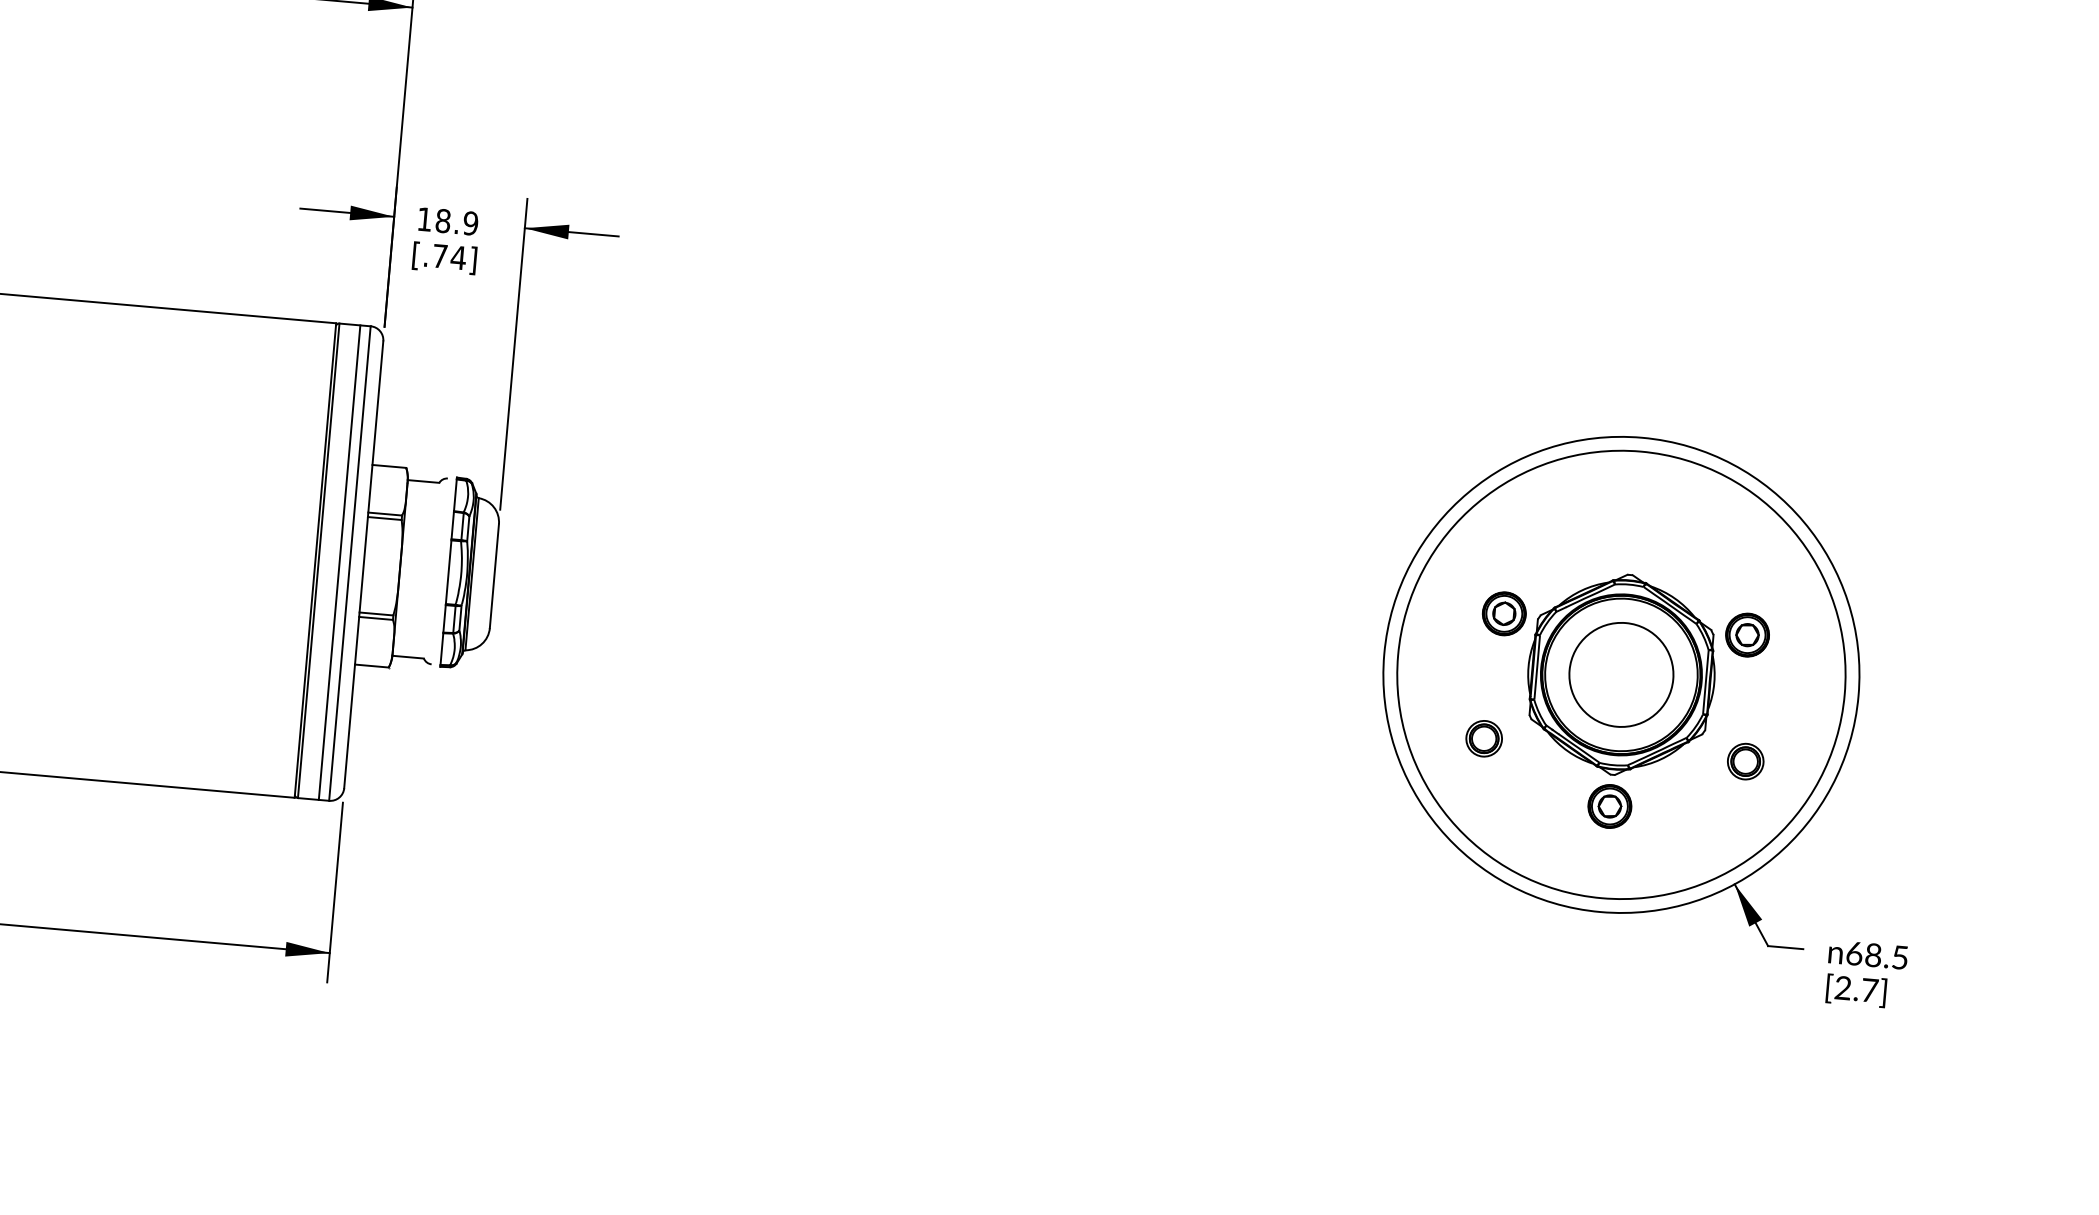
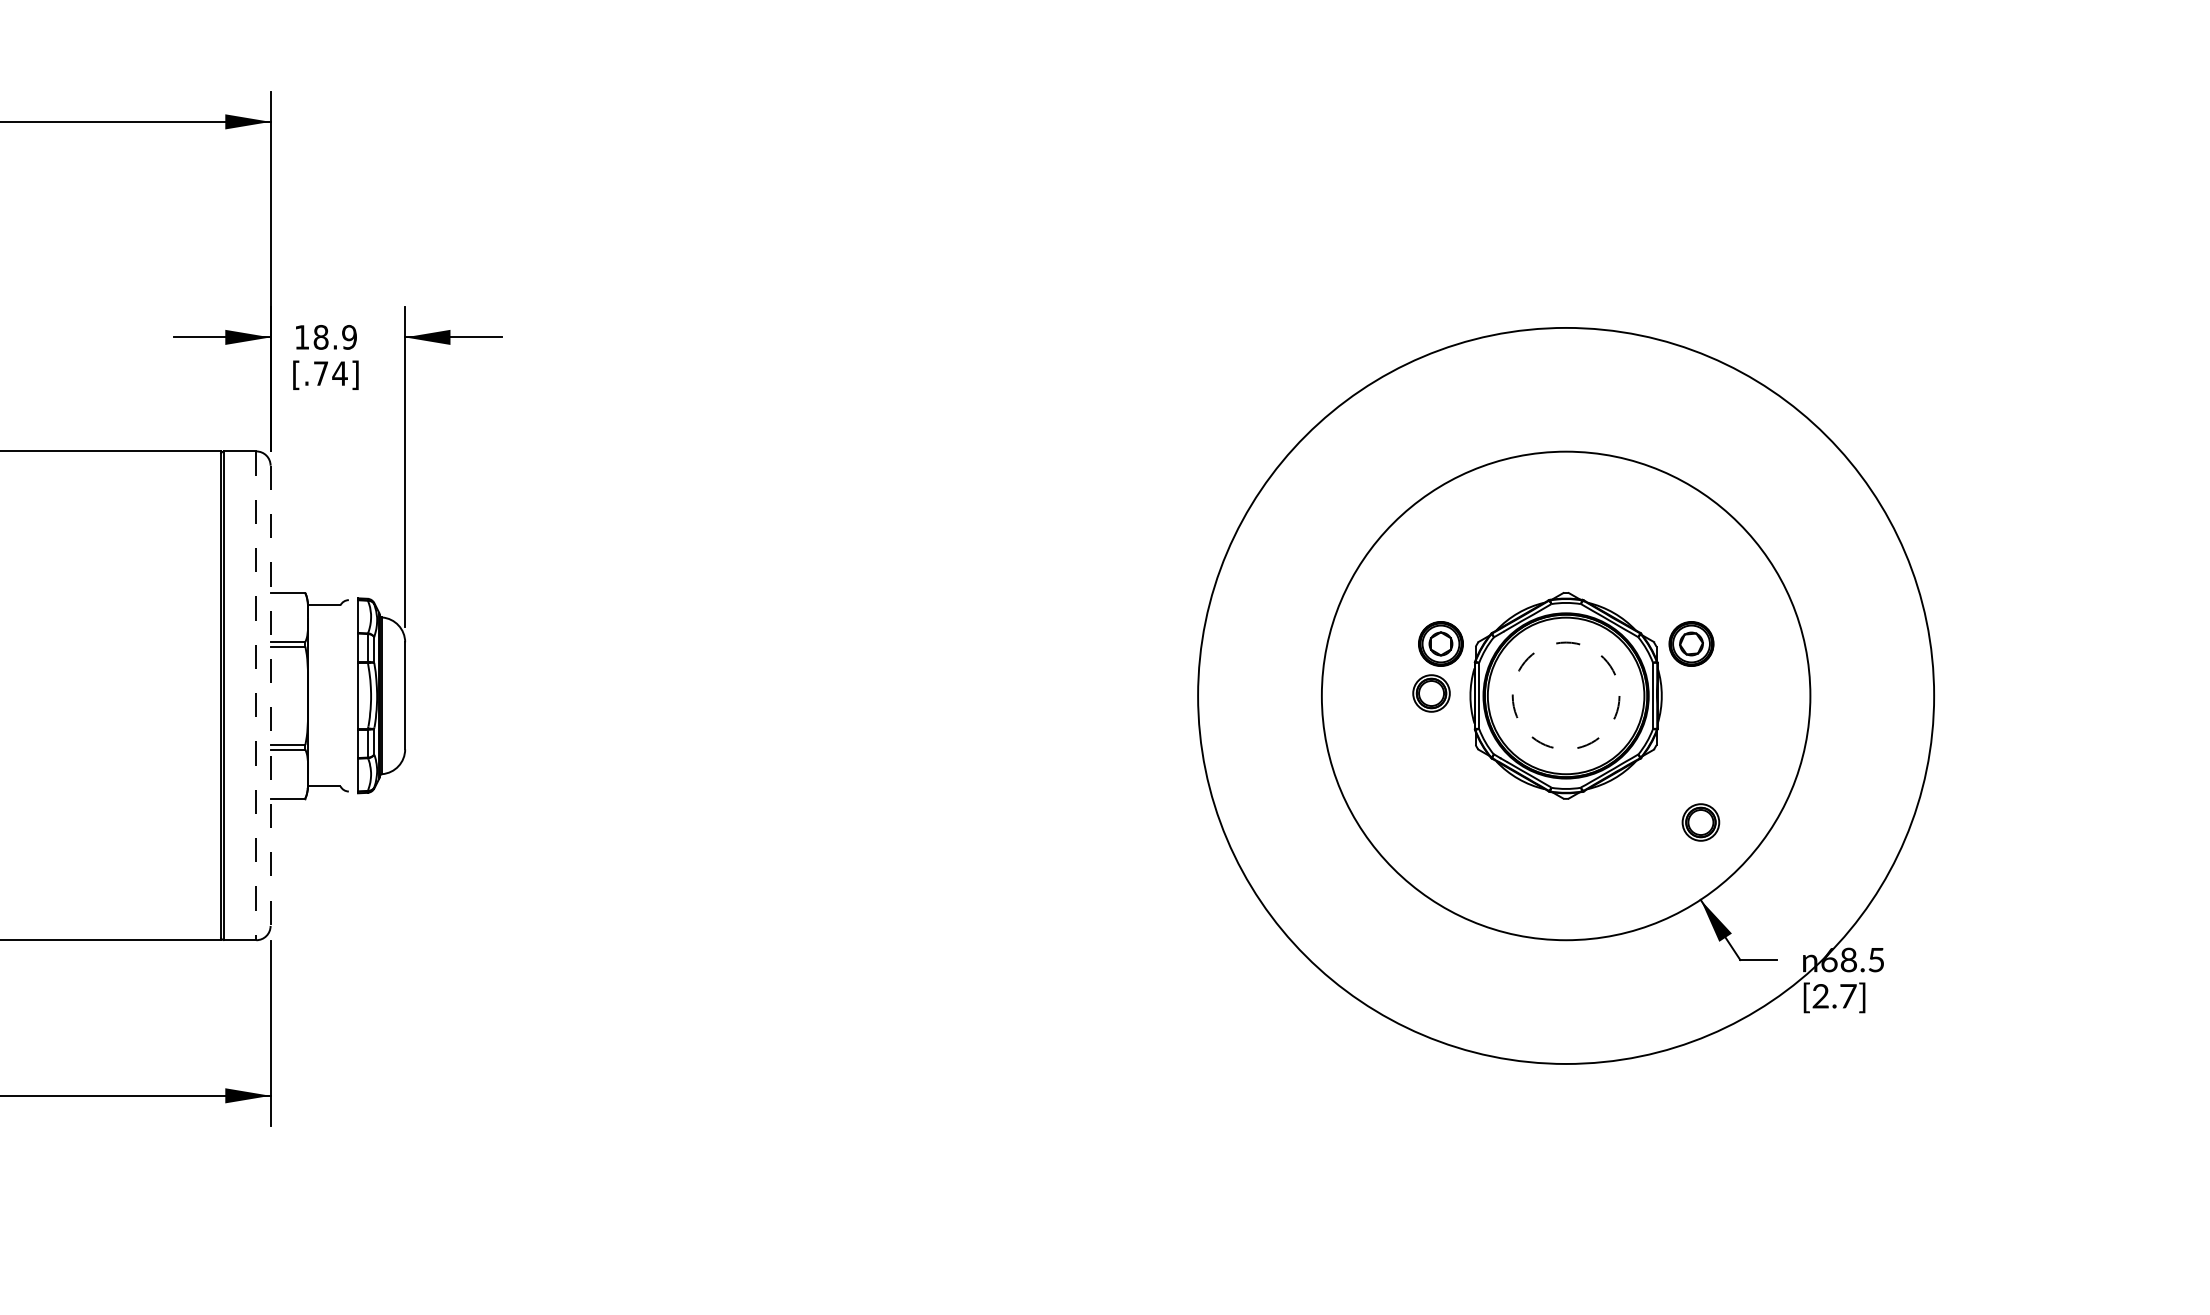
line: (339, 562) -> (245, 695), removed
line: (350, 564) -> (256, 696), solid -> dashed
line: (363, 565) -> (270, 696), solid -> dashed
circle: (1620, 674) -> (1565, 695), solid -> dashed
circle: (1621, 674) -> (1566, 695), size x1.6
part: (1484, 738) -> (1431, 693), moved
part: (1745, 761) -> (1700, 822), moved
part: (1610, 806) -> (1566, 831), removed

